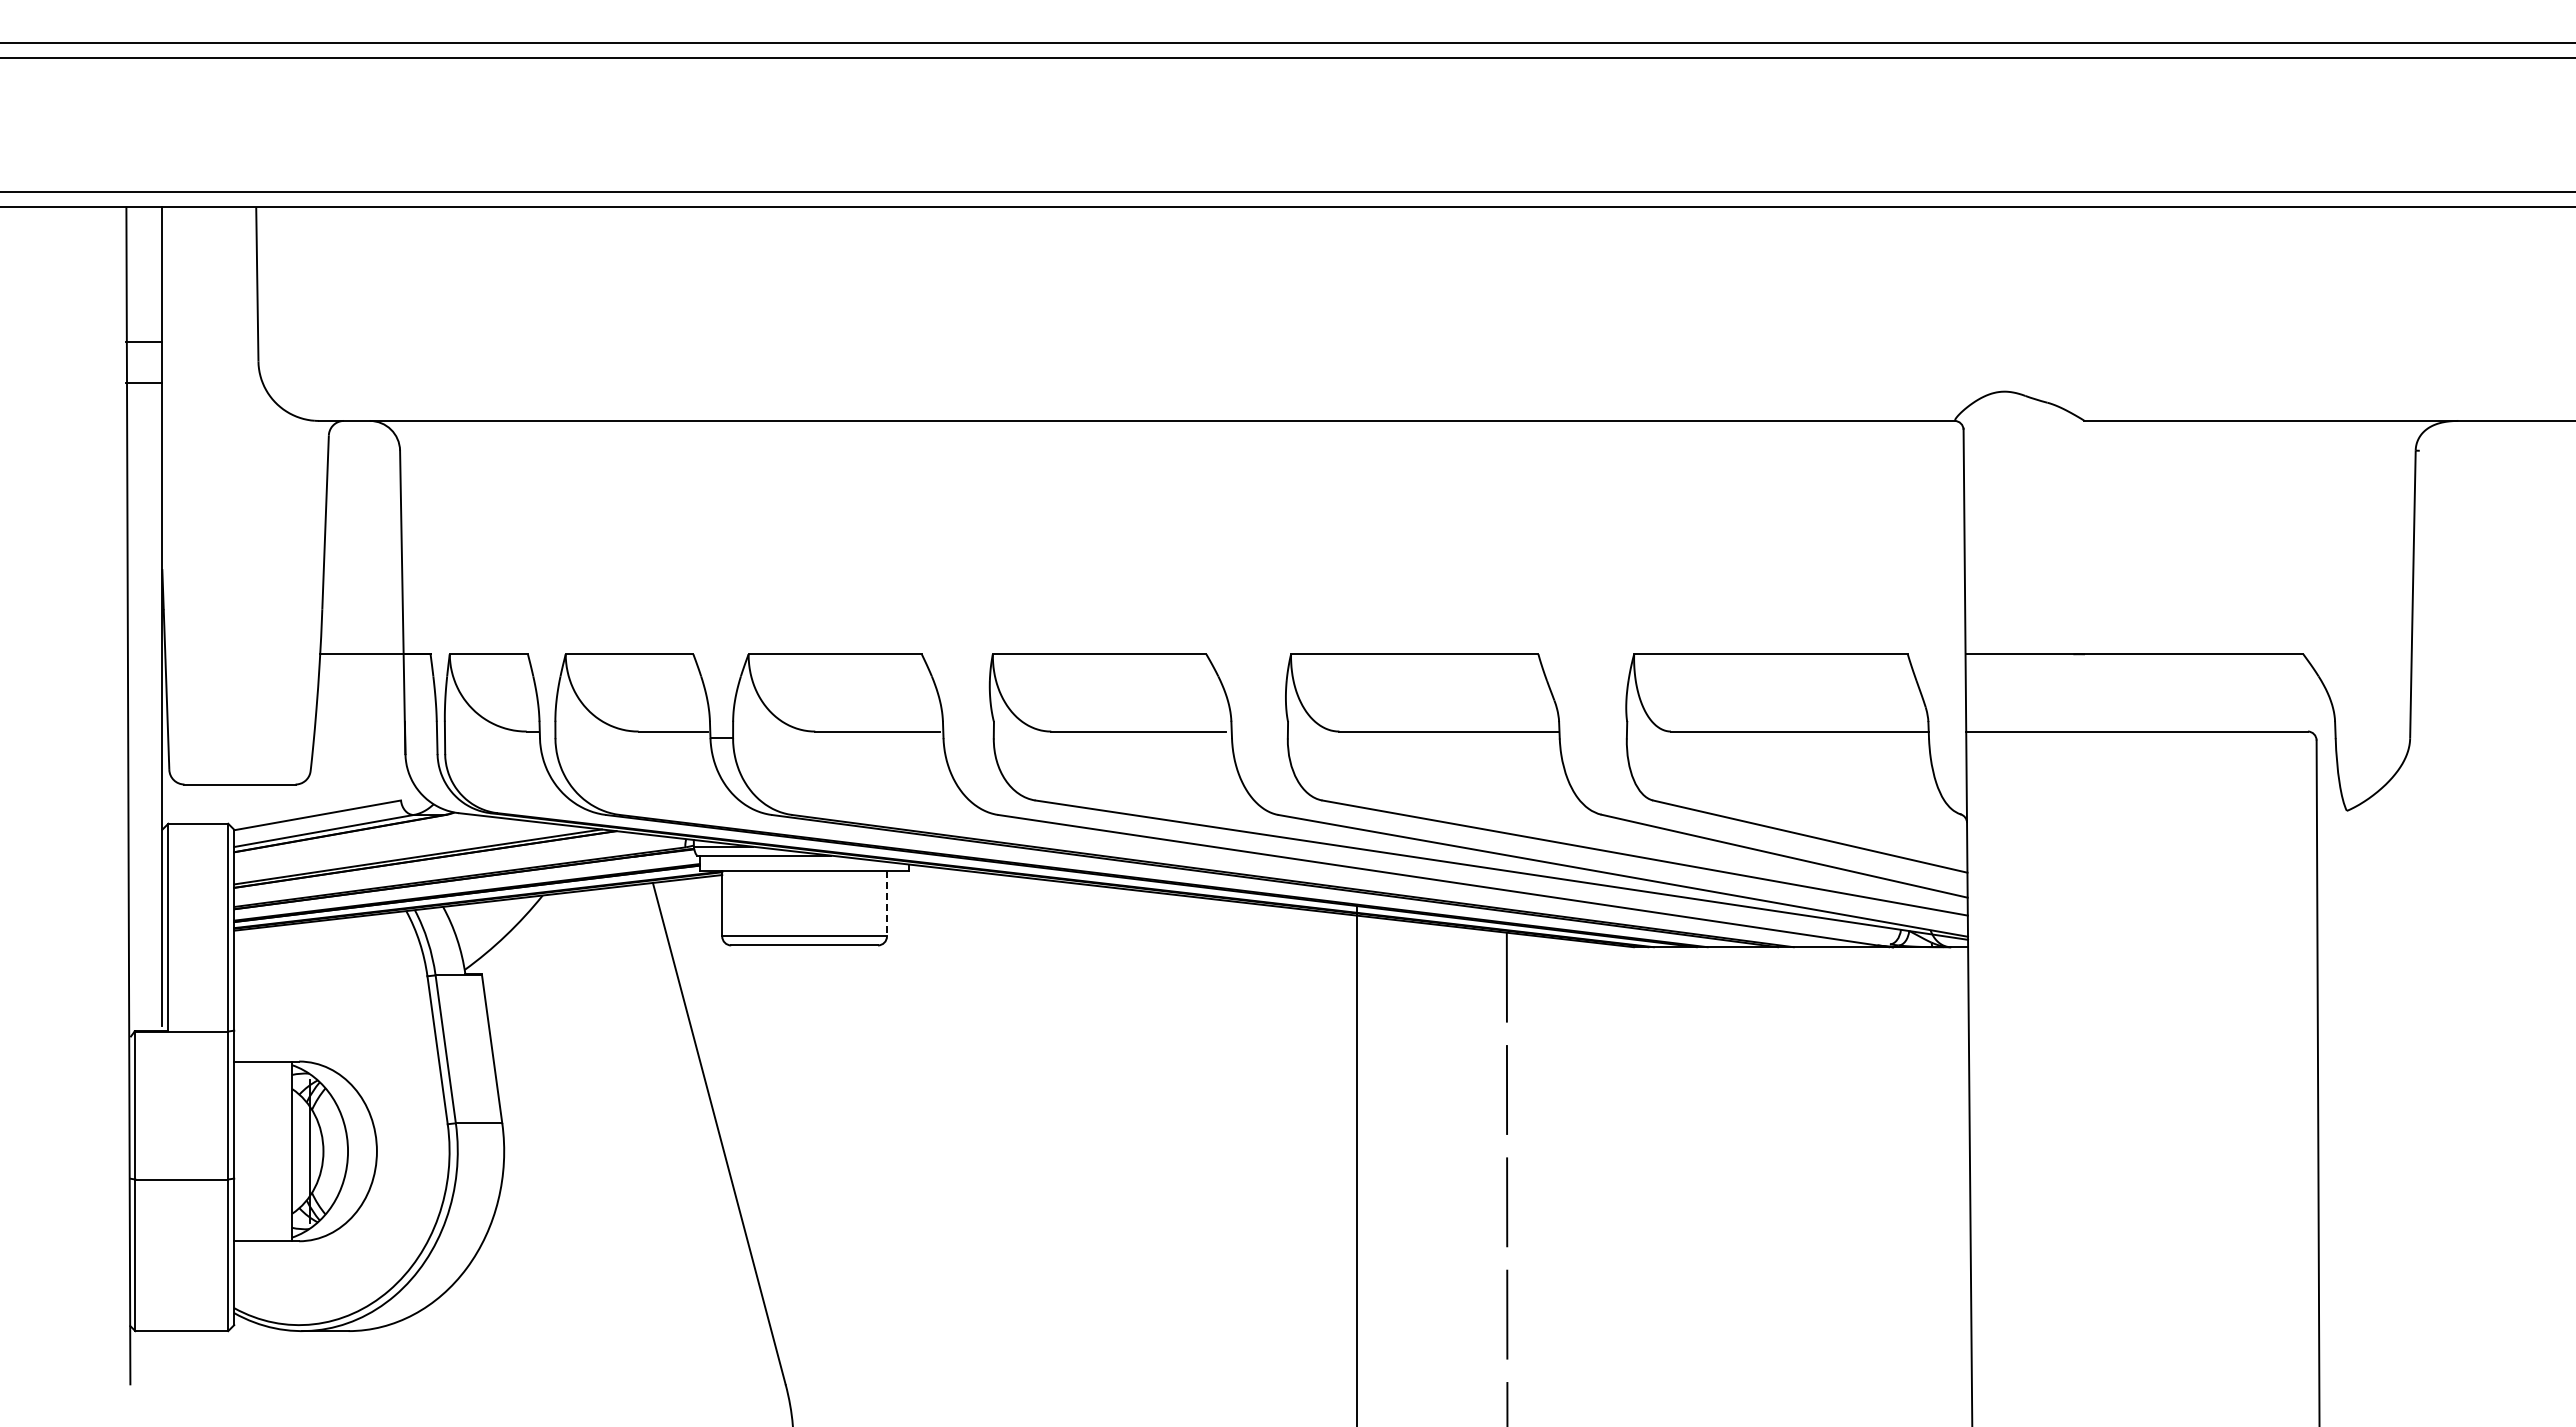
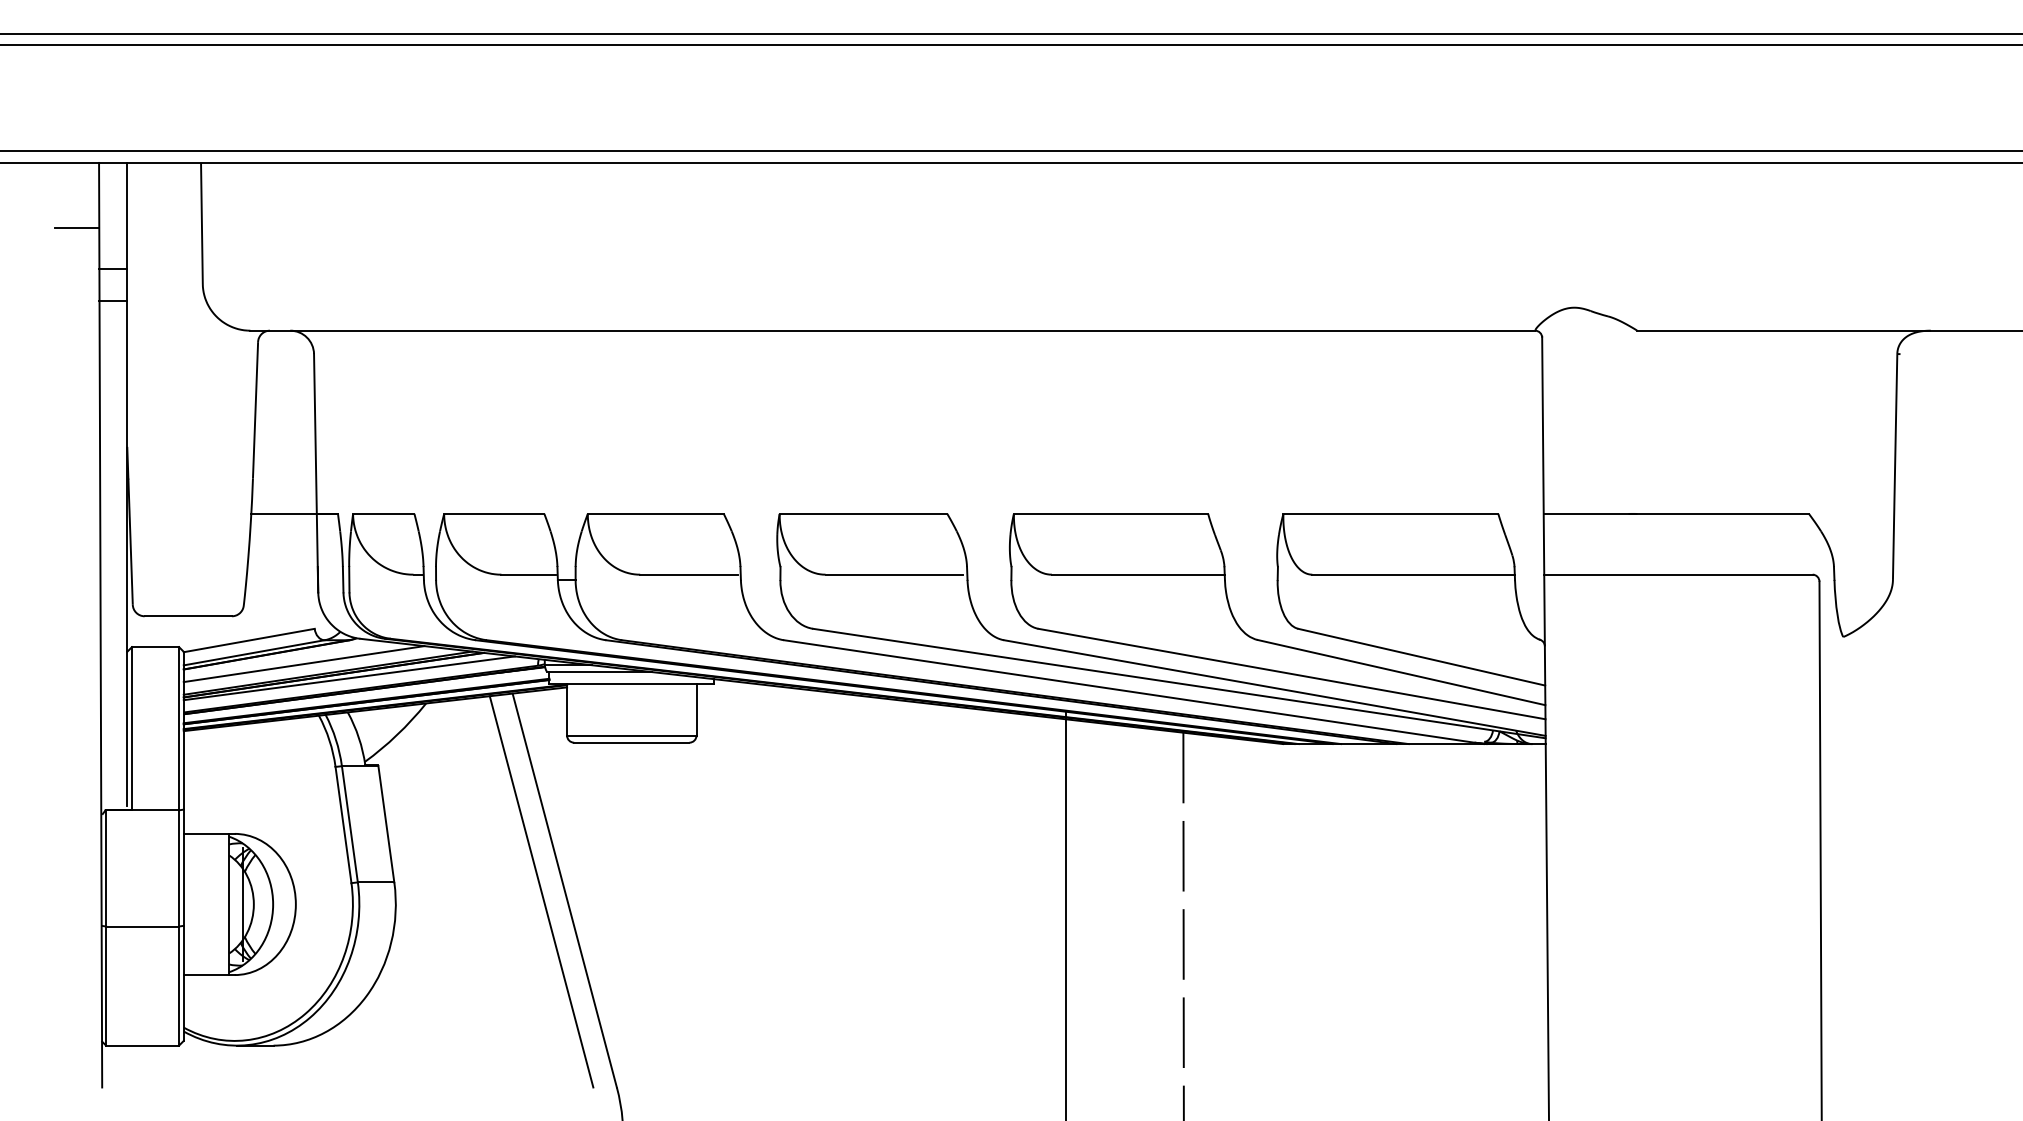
line: (98, 289) -> (77, 227), added
line: (387, 845) -> (304, 664), added
line: (444, 863) -> (348, 678), added
line: (886, 903) -> (696, 709), dashed -> solid
line: (689, 1135) -> (541, 891), added

